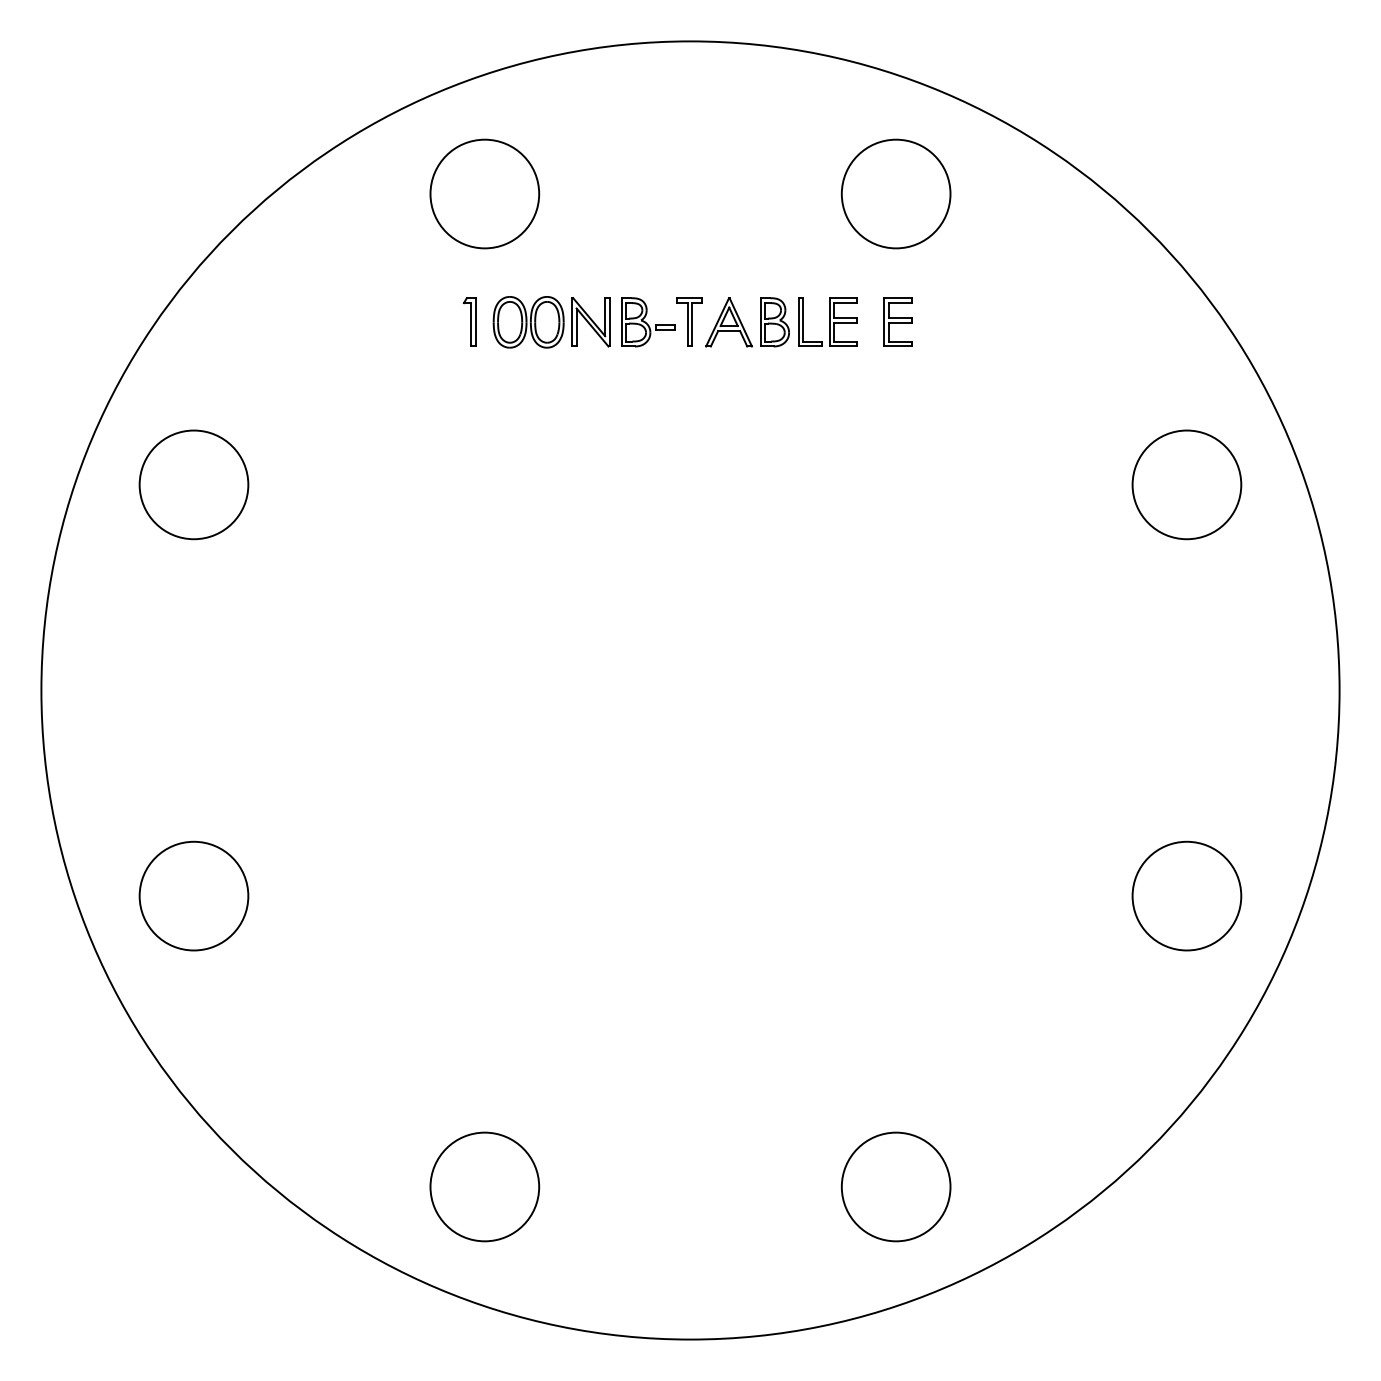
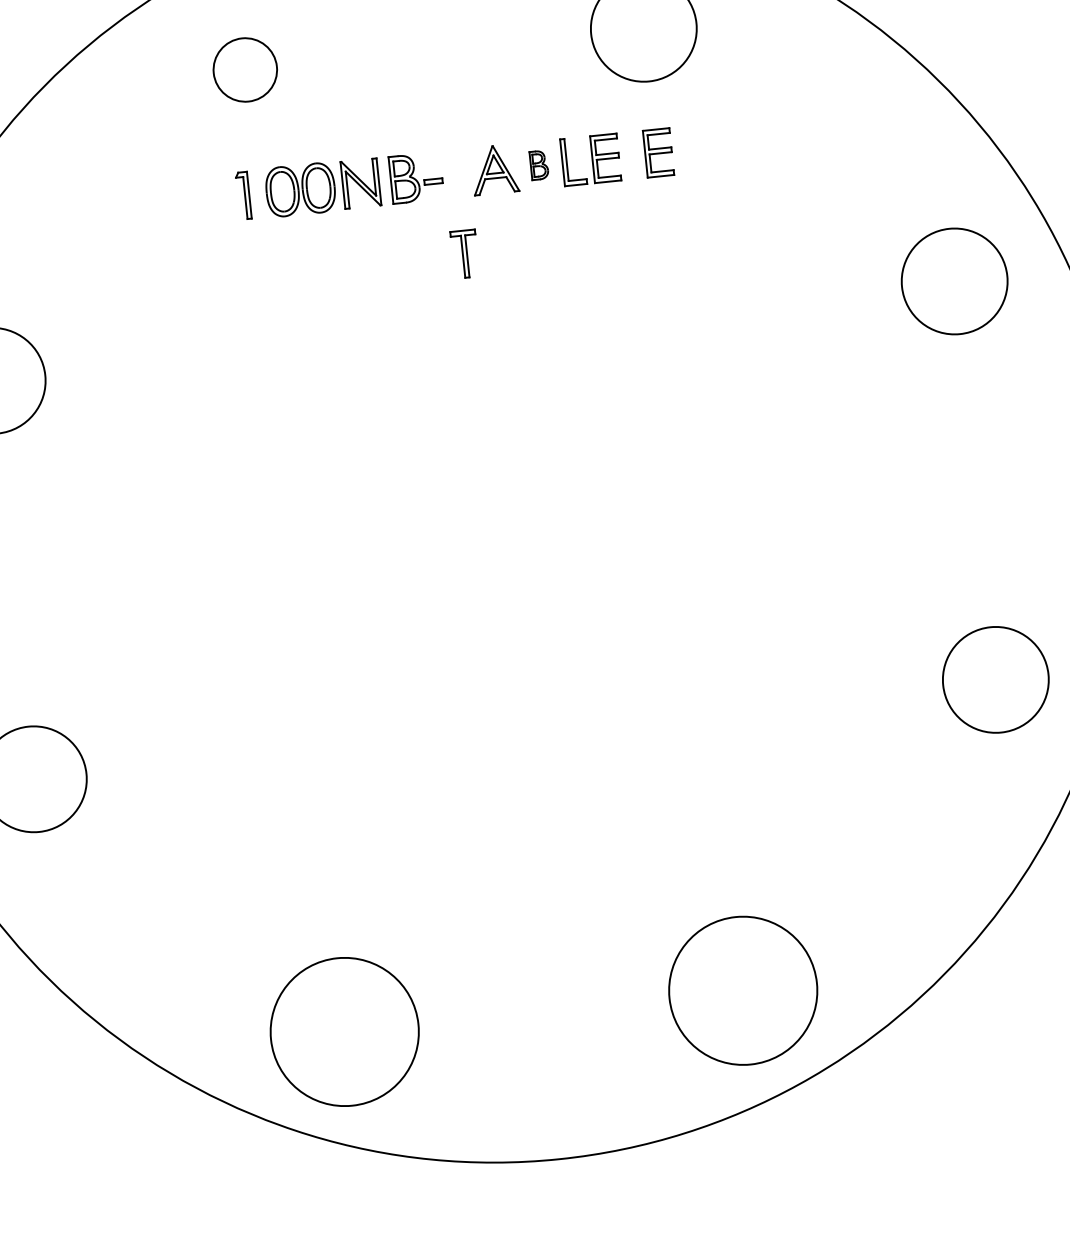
circle: (484, 193) -> (244, 69), size x0.6
part: (689, 321) -> (464, 253), moved
part: (774, 322) -> (538, 165), size x0.6
circle: (484, 1186) -> (344, 1031), size x1.4
circle: (895, 1186) -> (742, 990), size x1.4

